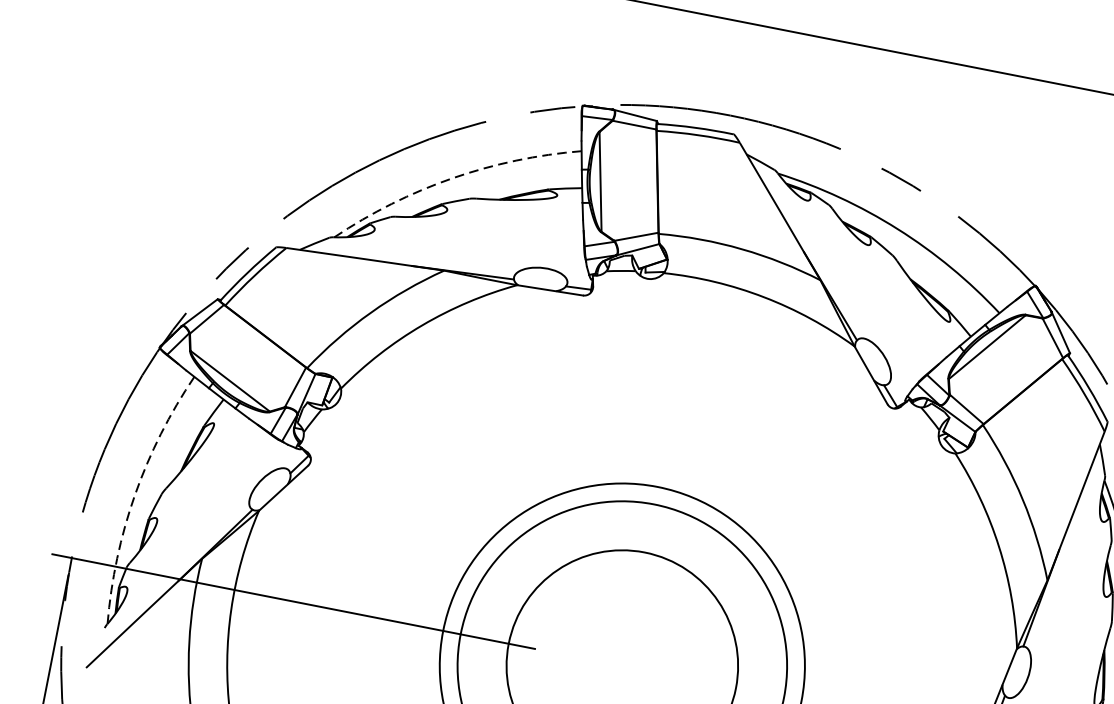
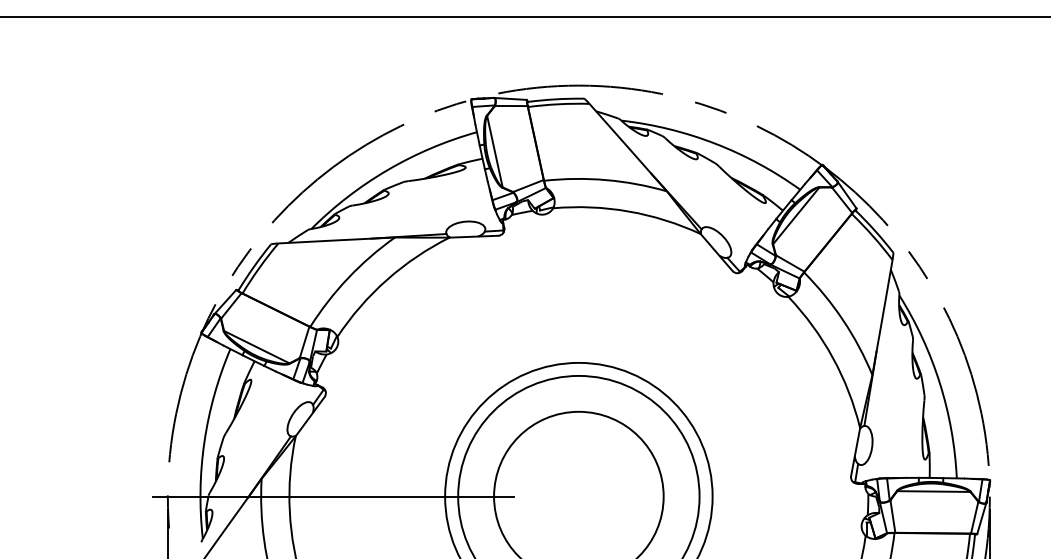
arc: (451, 177) -> (387, 169), dashed -> solid
arc: (135, 495) -> (204, 442), dashed -> solid

